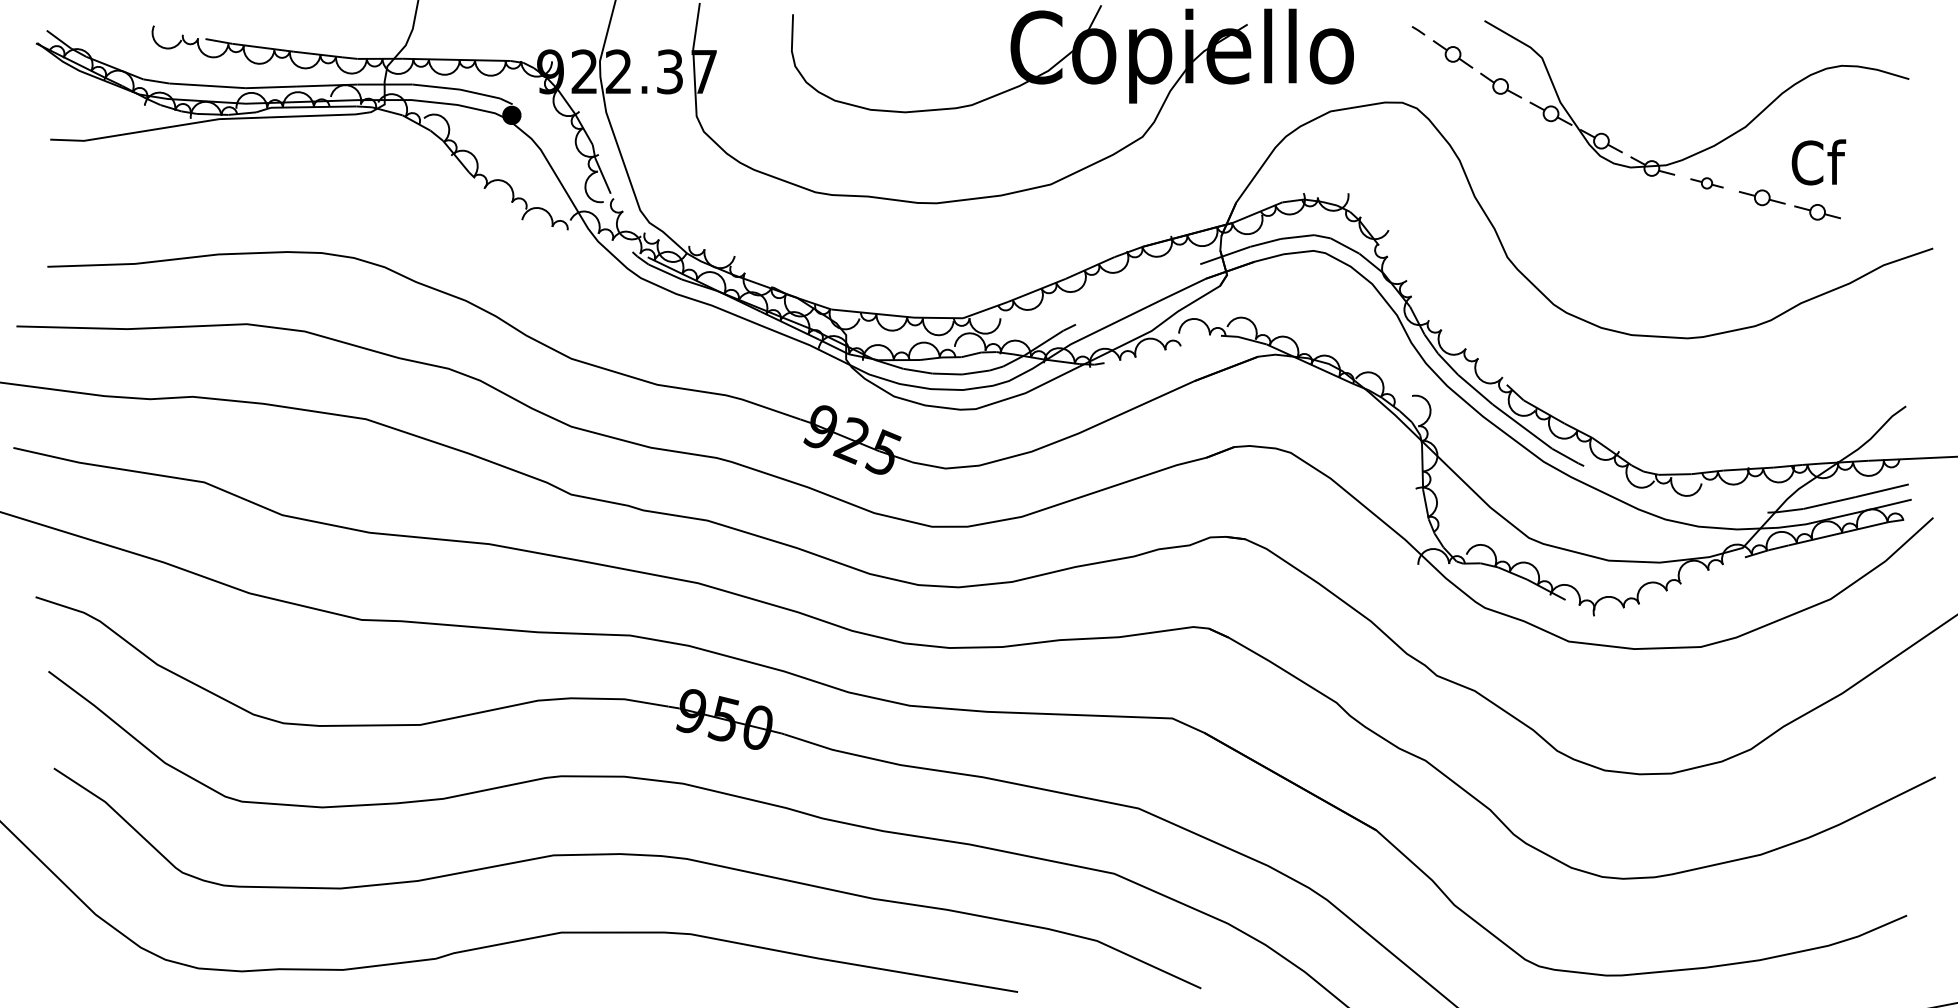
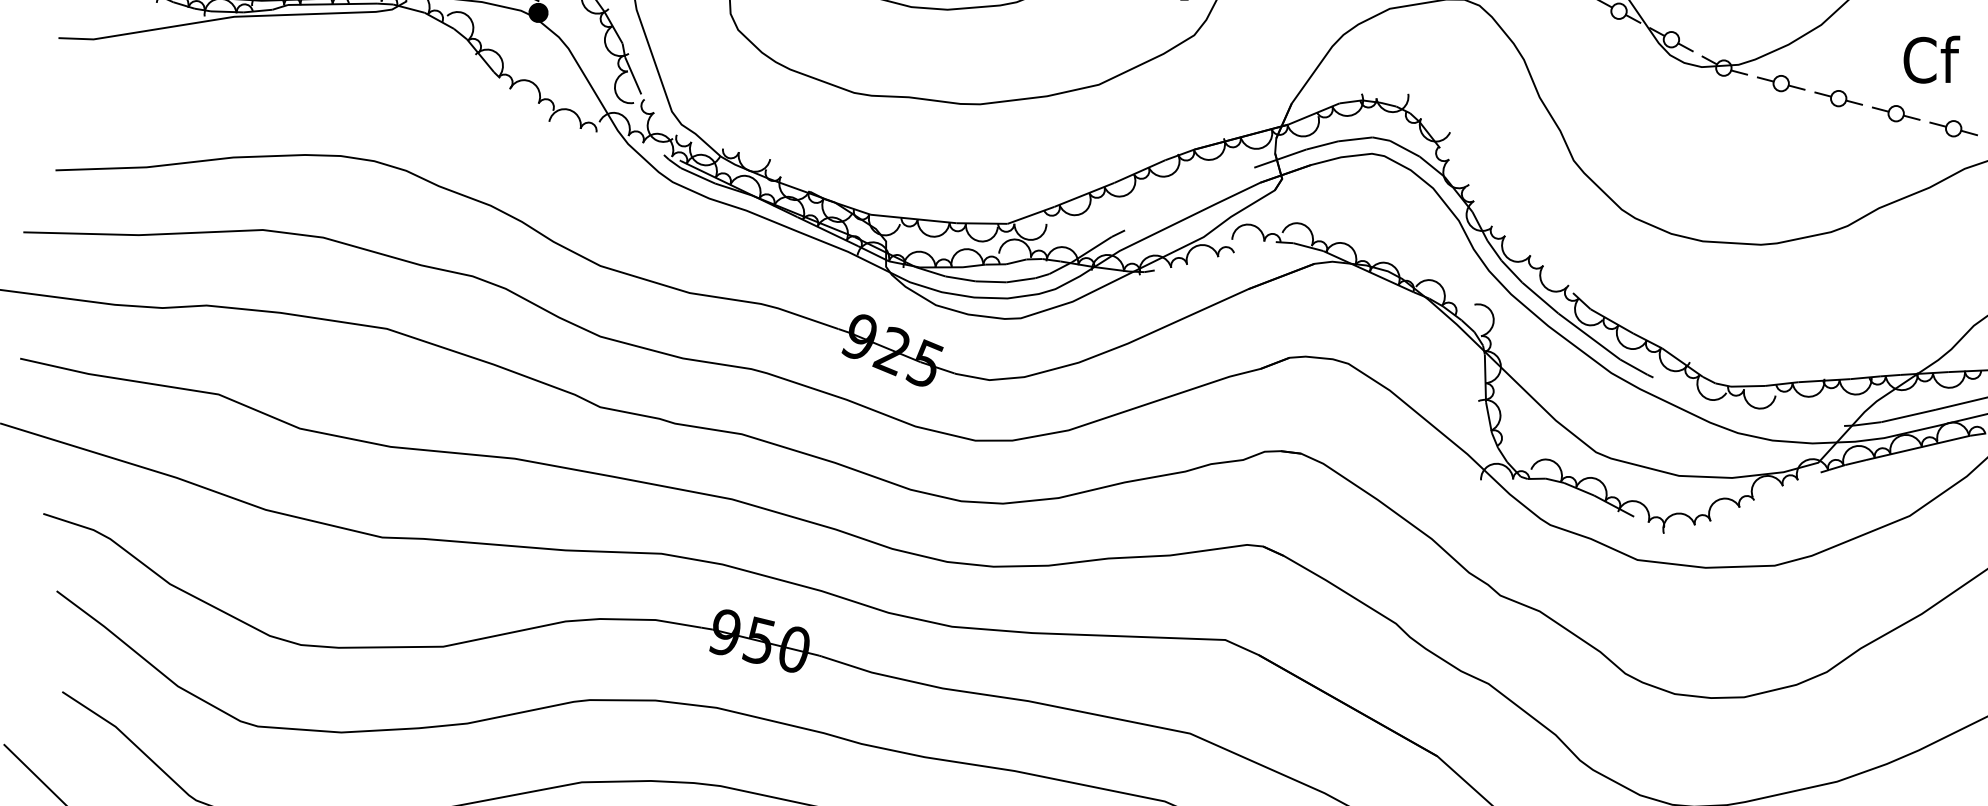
text: (1818, 162) -> (1931, 59), moved
part: (1706, 183) -> (1780, 83), size x1.43
part: (1872, 226) -> (1953, 128), added

